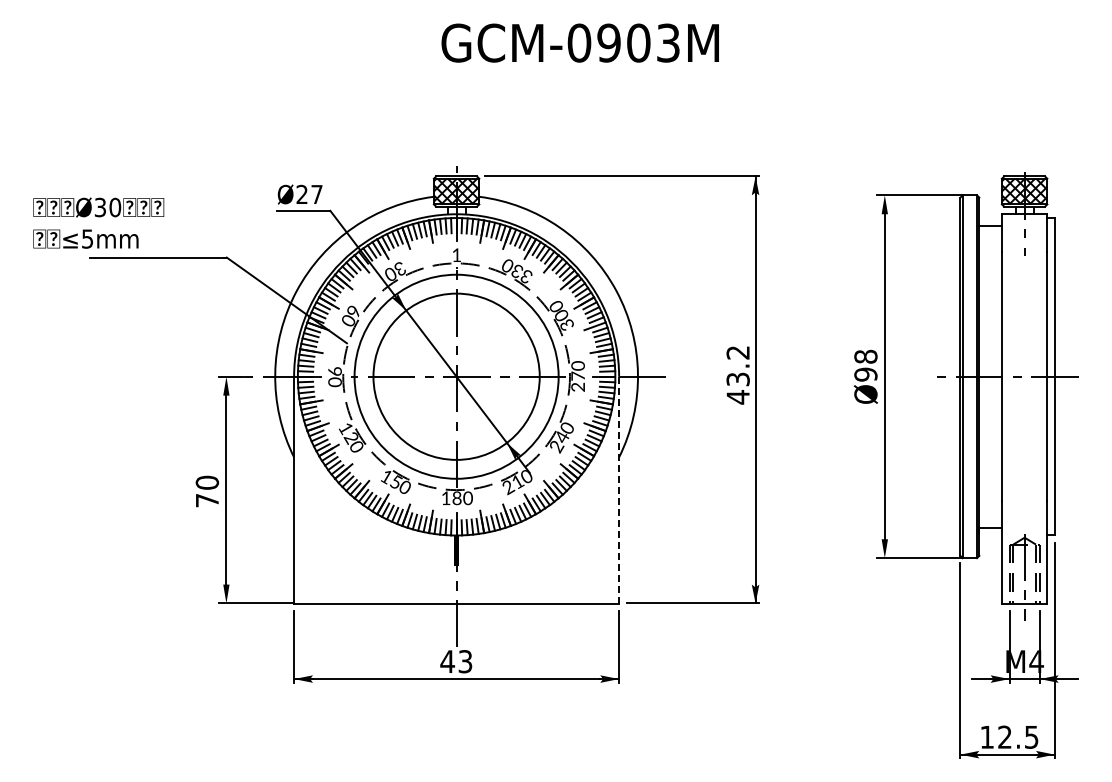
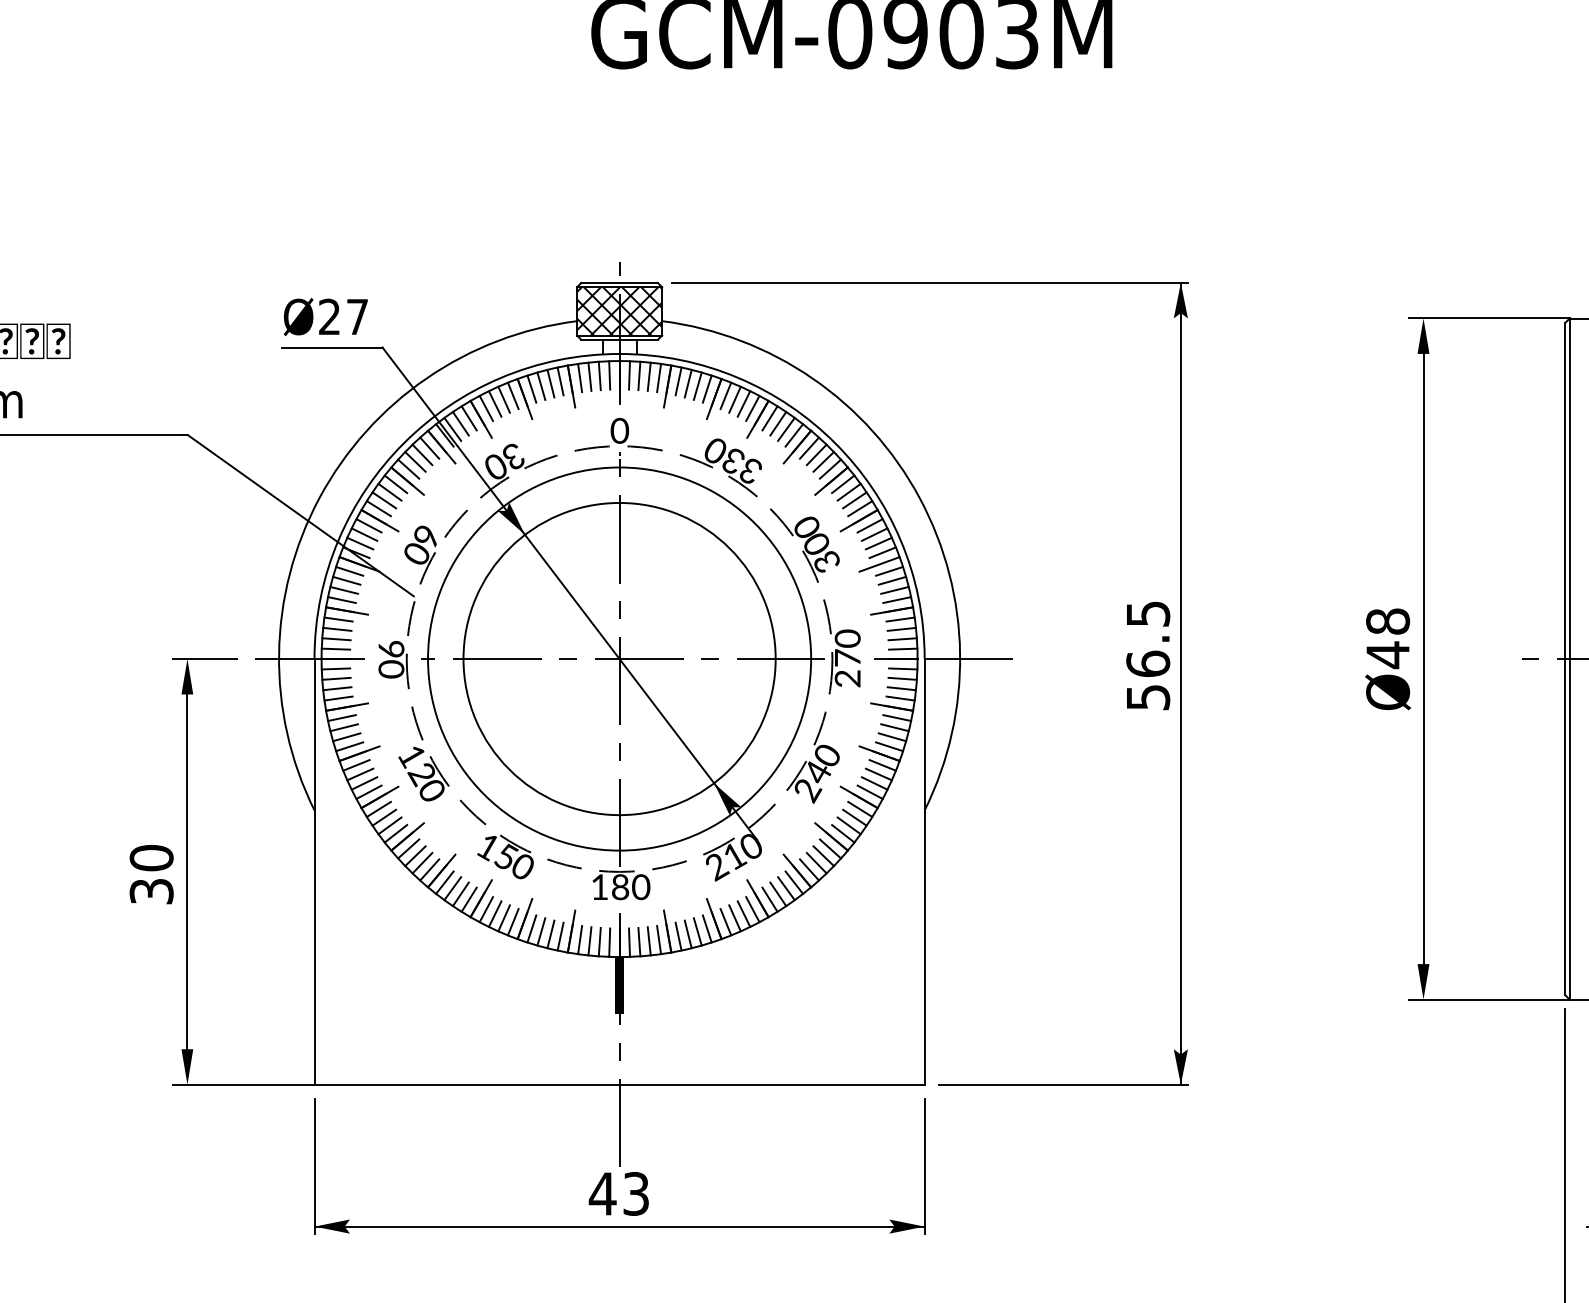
text: (456, 255) -> (619, 431), 1 -> 0
text: (865, 374) -> (1387, 654), Ø98 -> Ø48
text: (737, 375) -> (1146, 656), 43.2 -> 56.5
line: (619, 489) -> (925, 870), dashed -> solid
text: (207, 500) -> (151, 891), 70 -> 30

